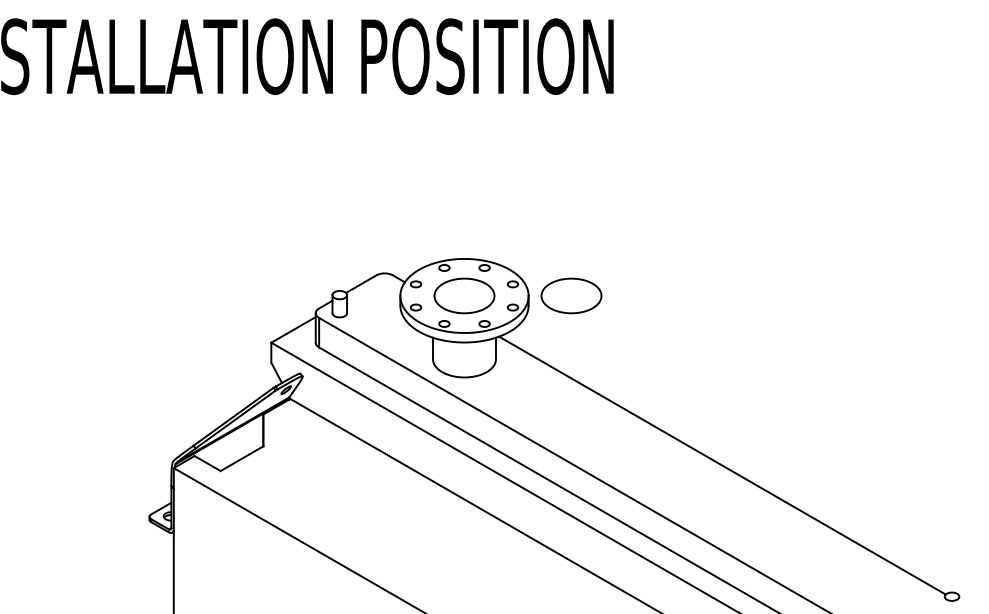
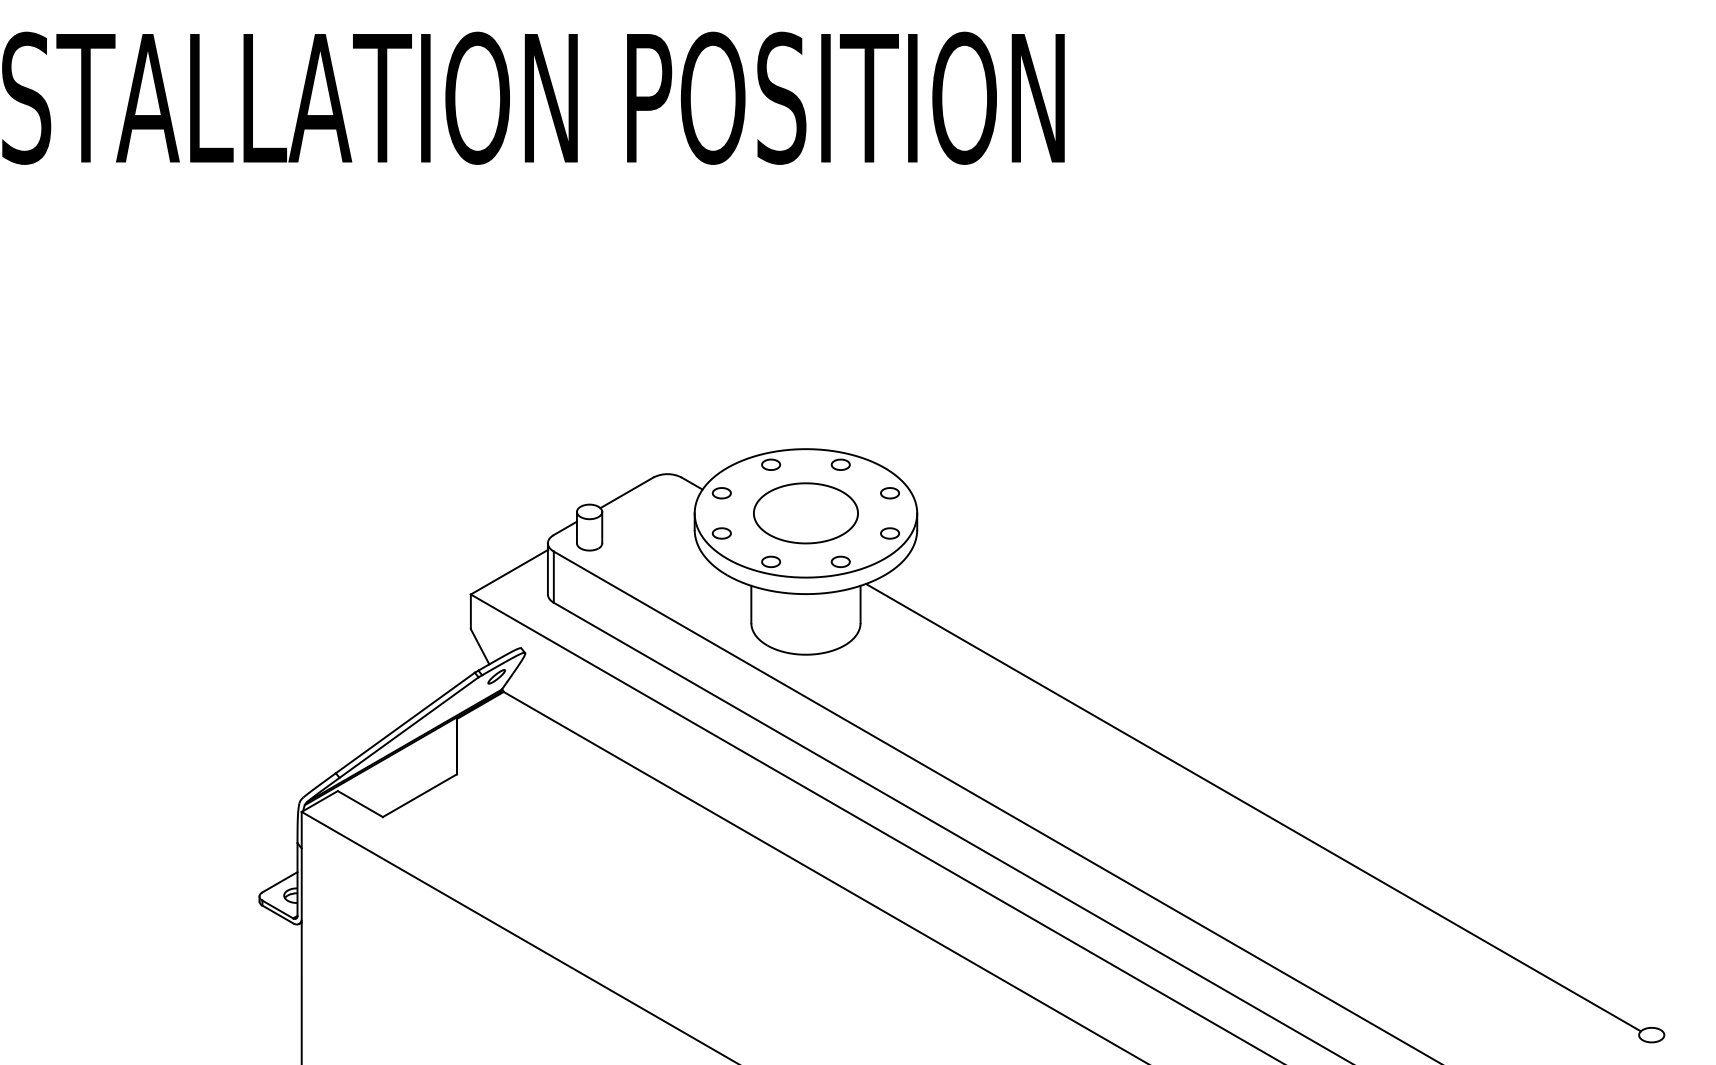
part: (571, 295) -> (991, 512), removed

